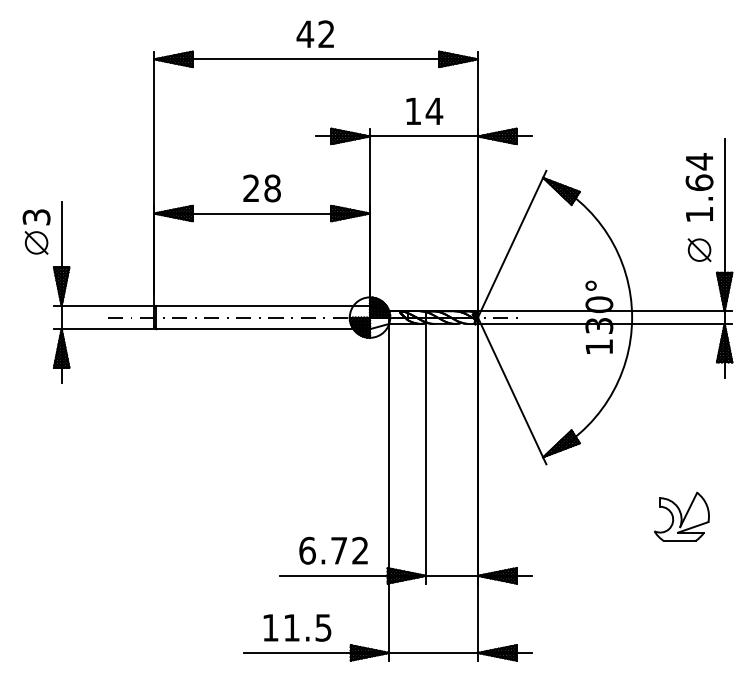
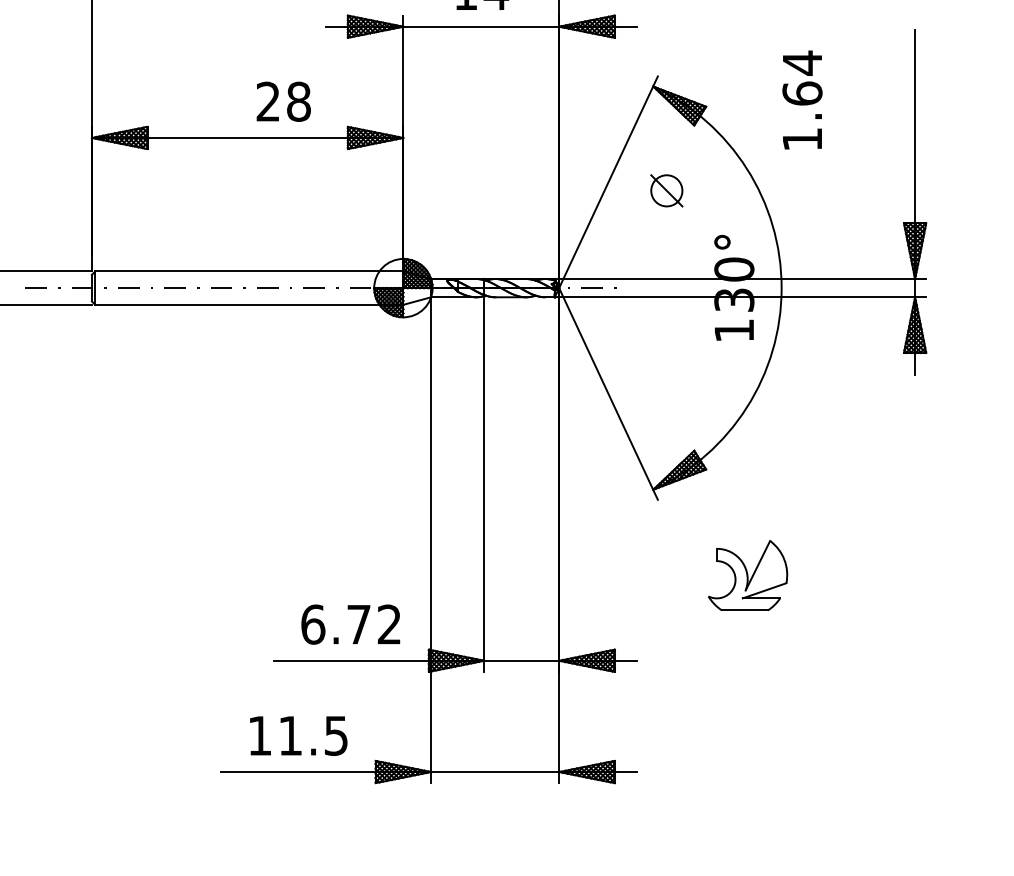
text: (699, 187) -> (802, 100), moved
text: (261, 188) -> (282, 101), moved
part: (699, 249) -> (666, 189), moved
part: (681, 516) -> (747, 575), moved

